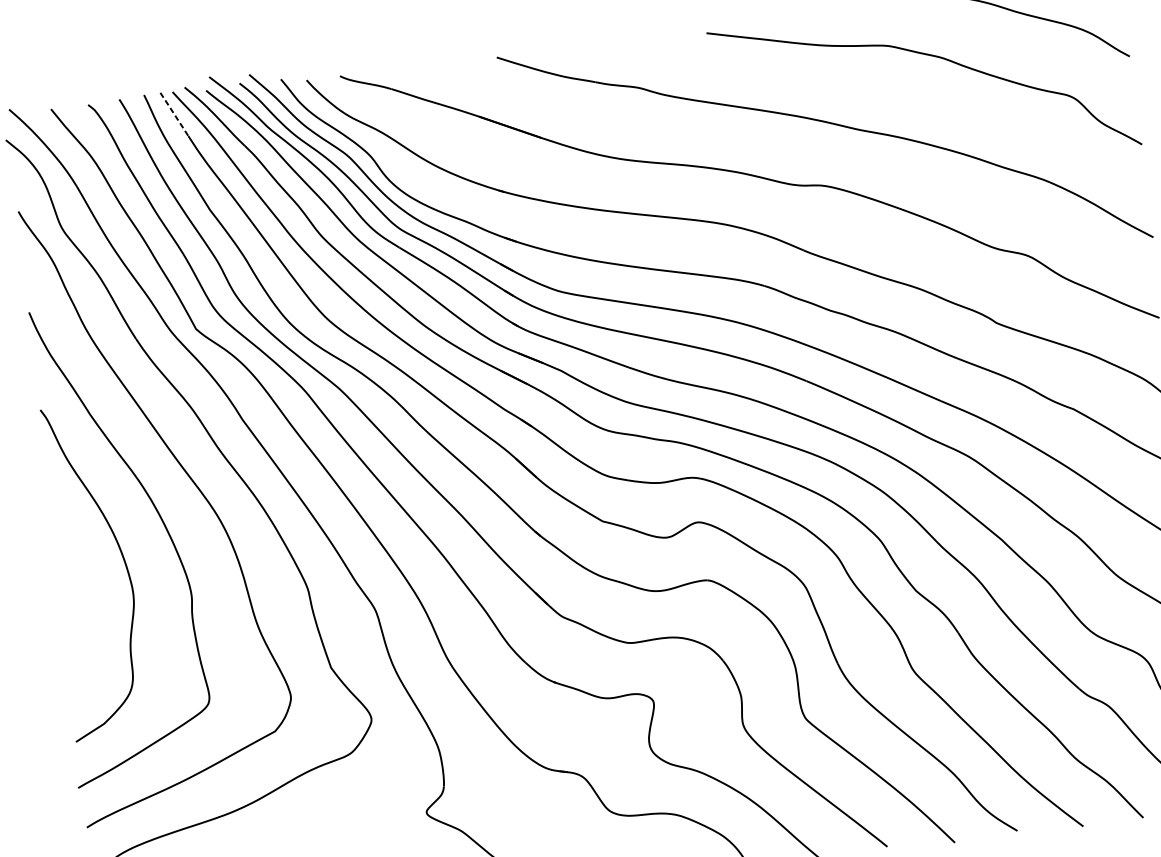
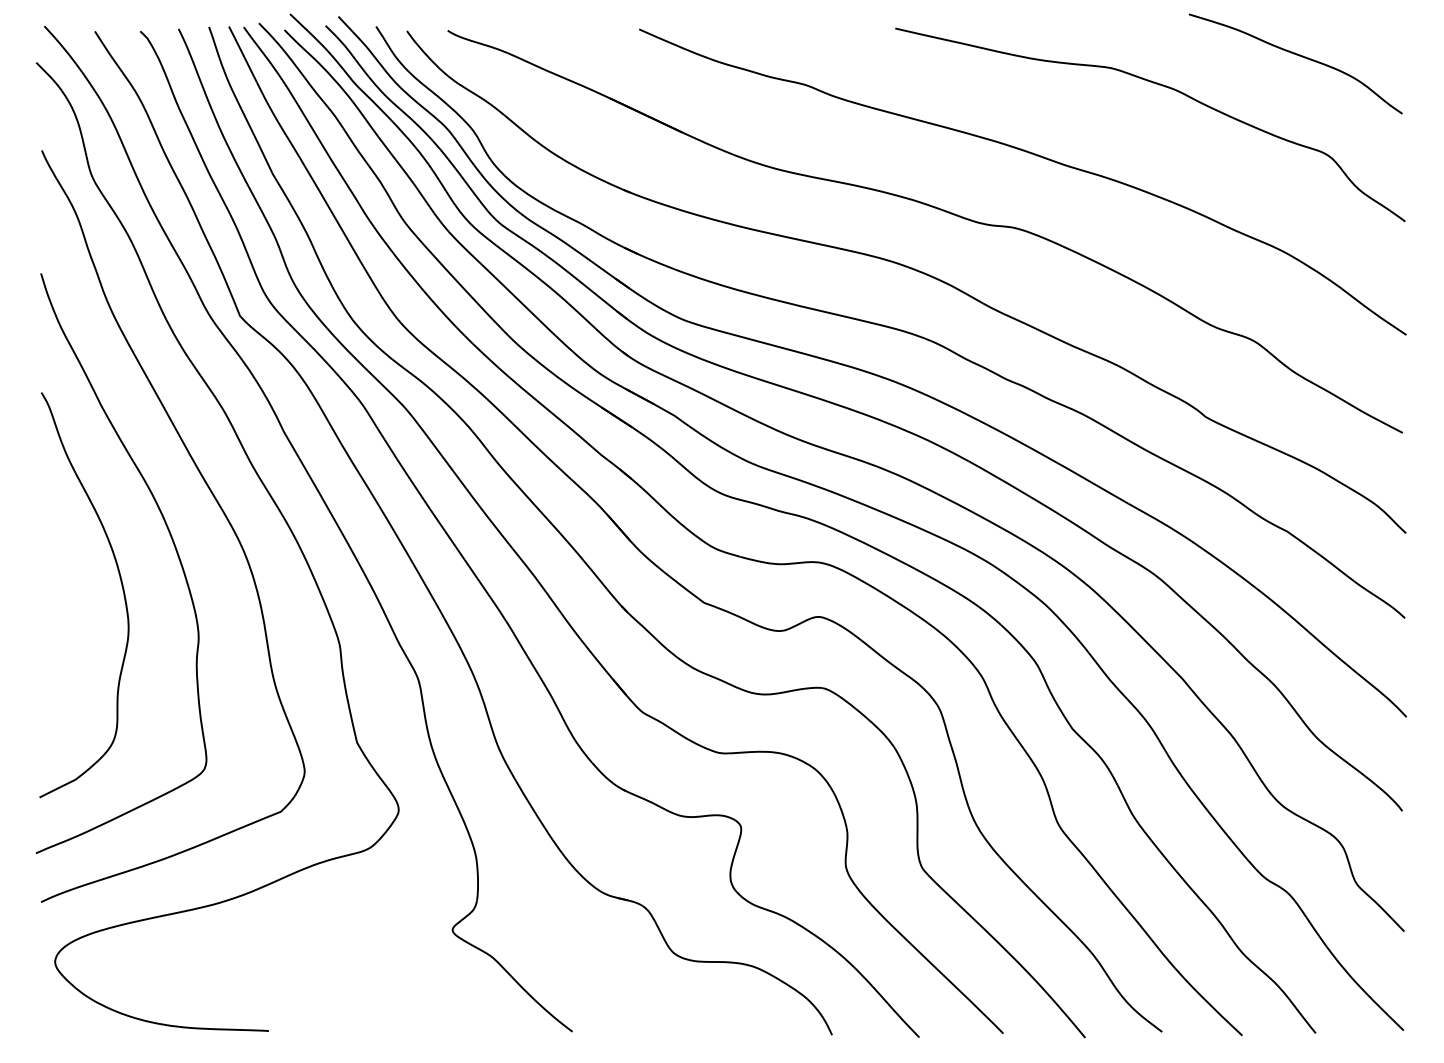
line: (173, 113) -> (242, 53), dashed -> solid

